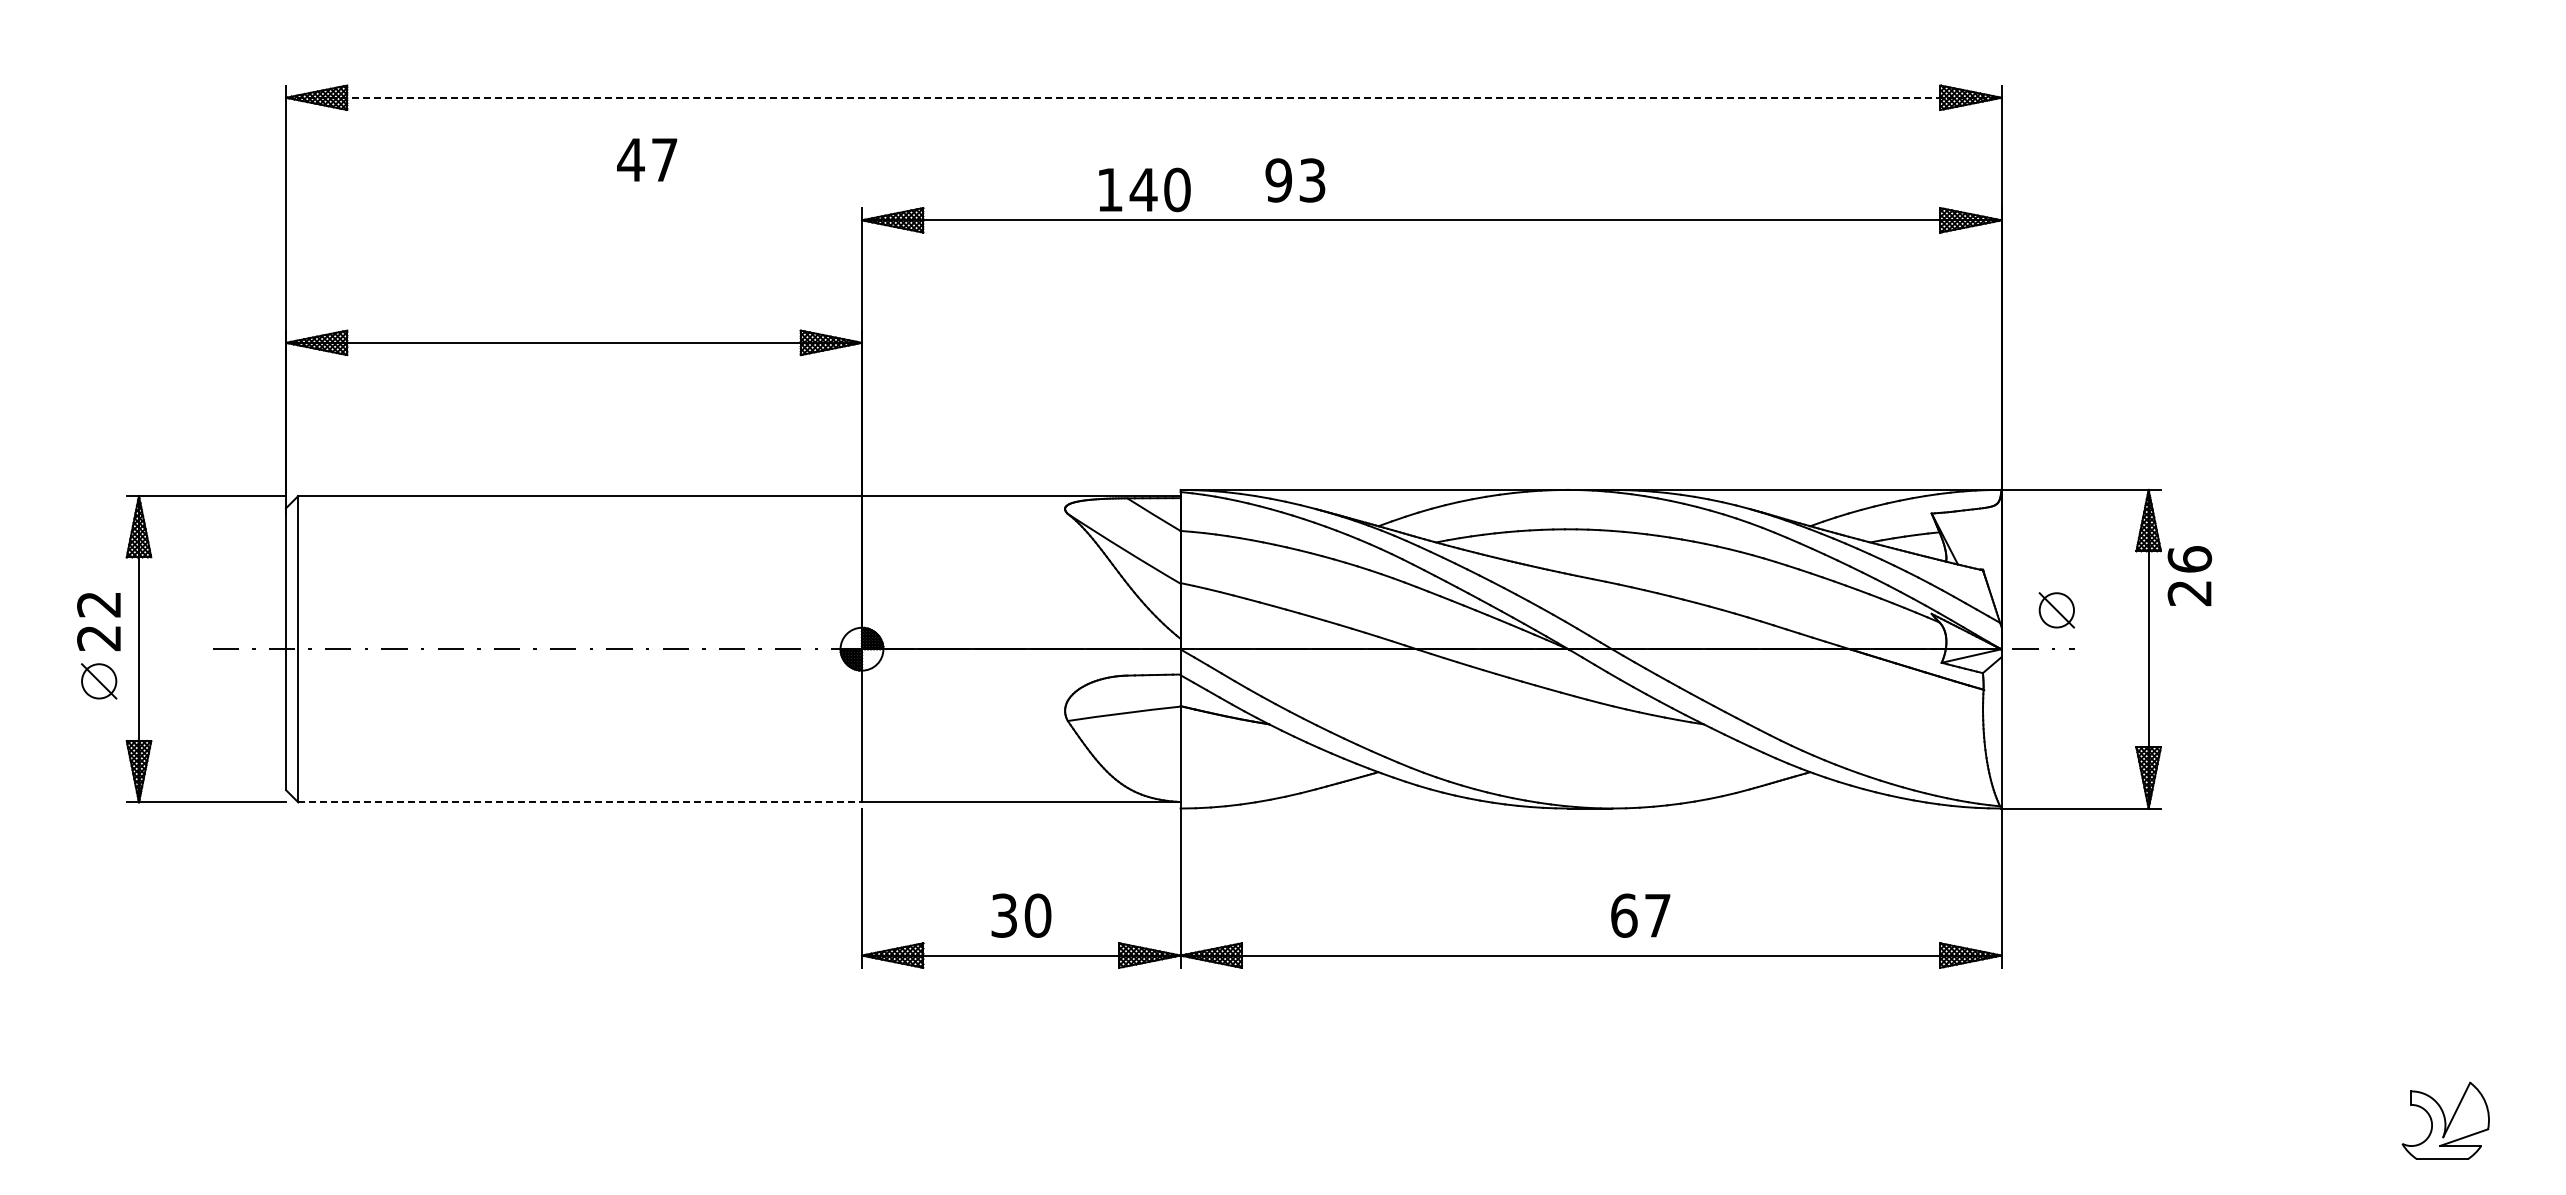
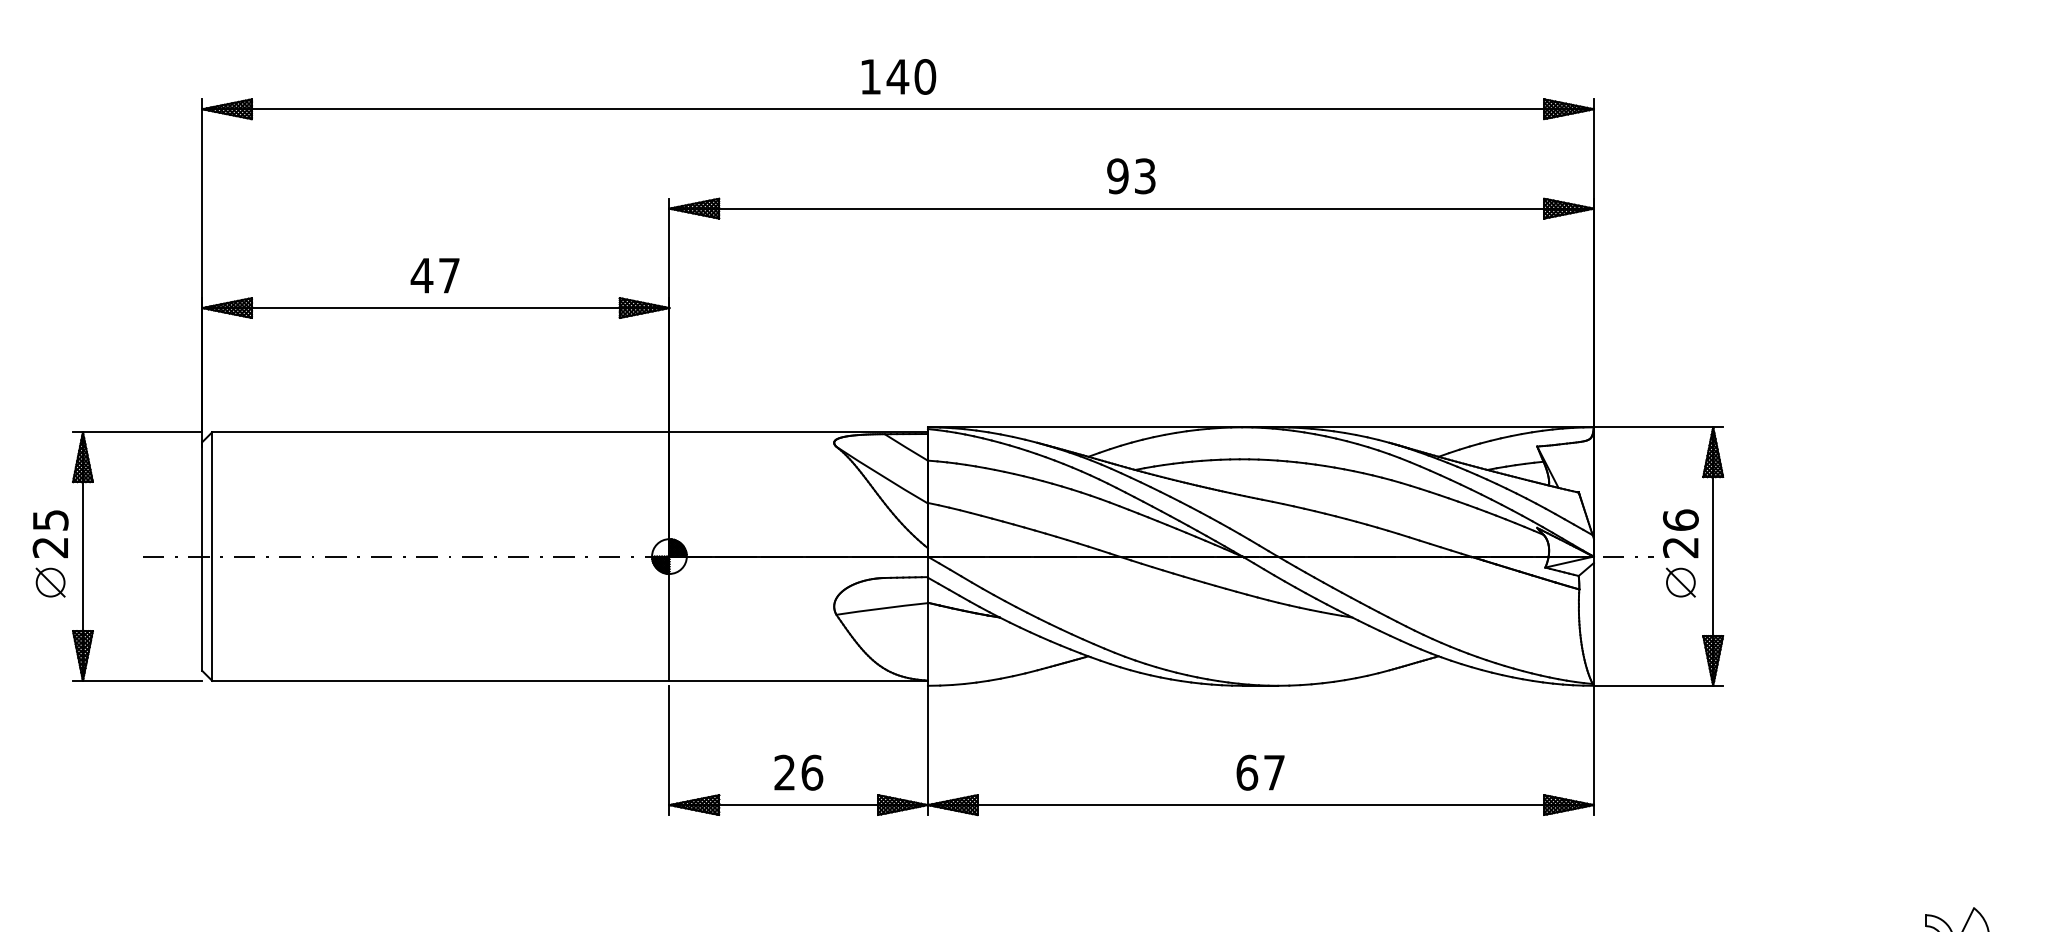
line: (1143, 97) -> (897, 109), dashed -> solid
text: (647, 159) -> (435, 275), moved
text: (1295, 180) -> (1131, 176), moved
text: (1144, 189) -> (898, 76), moved
text: (2189, 576) -> (1680, 534), moved
text: (99, 604) -> (50, 520), 22 -> 25
part: (2056, 610) -> (1680, 582), moved
line: (580, 802) -> (441, 680), dashed -> solid
text: (1021, 915) -> (798, 772), 30 -> 26
text: (1640, 915) -> (1260, 772), moved

